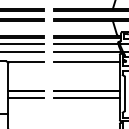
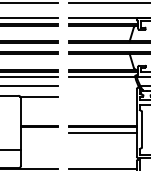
line: (87, 52) -> (103, 86), removed
line: (86, 62) -> (102, 96), removed
line: (26, 97) -> (39, 133), removed

